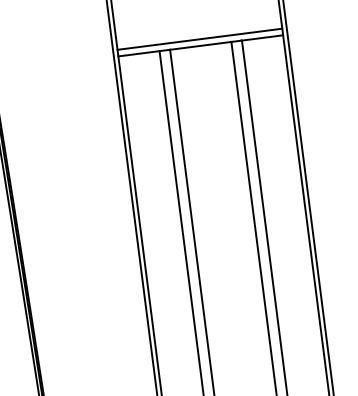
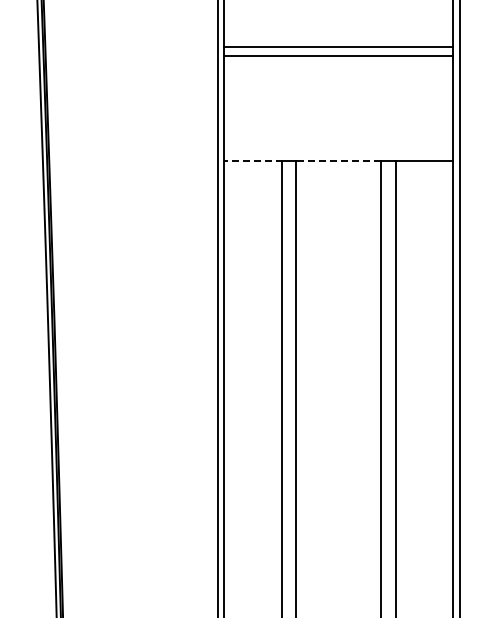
line: (199, 39) -> (338, 152), removed
line: (200, 45) -> (338, 161), solid -> dashed
line: (138, 53) -> (252, 161), solid -> dashed

